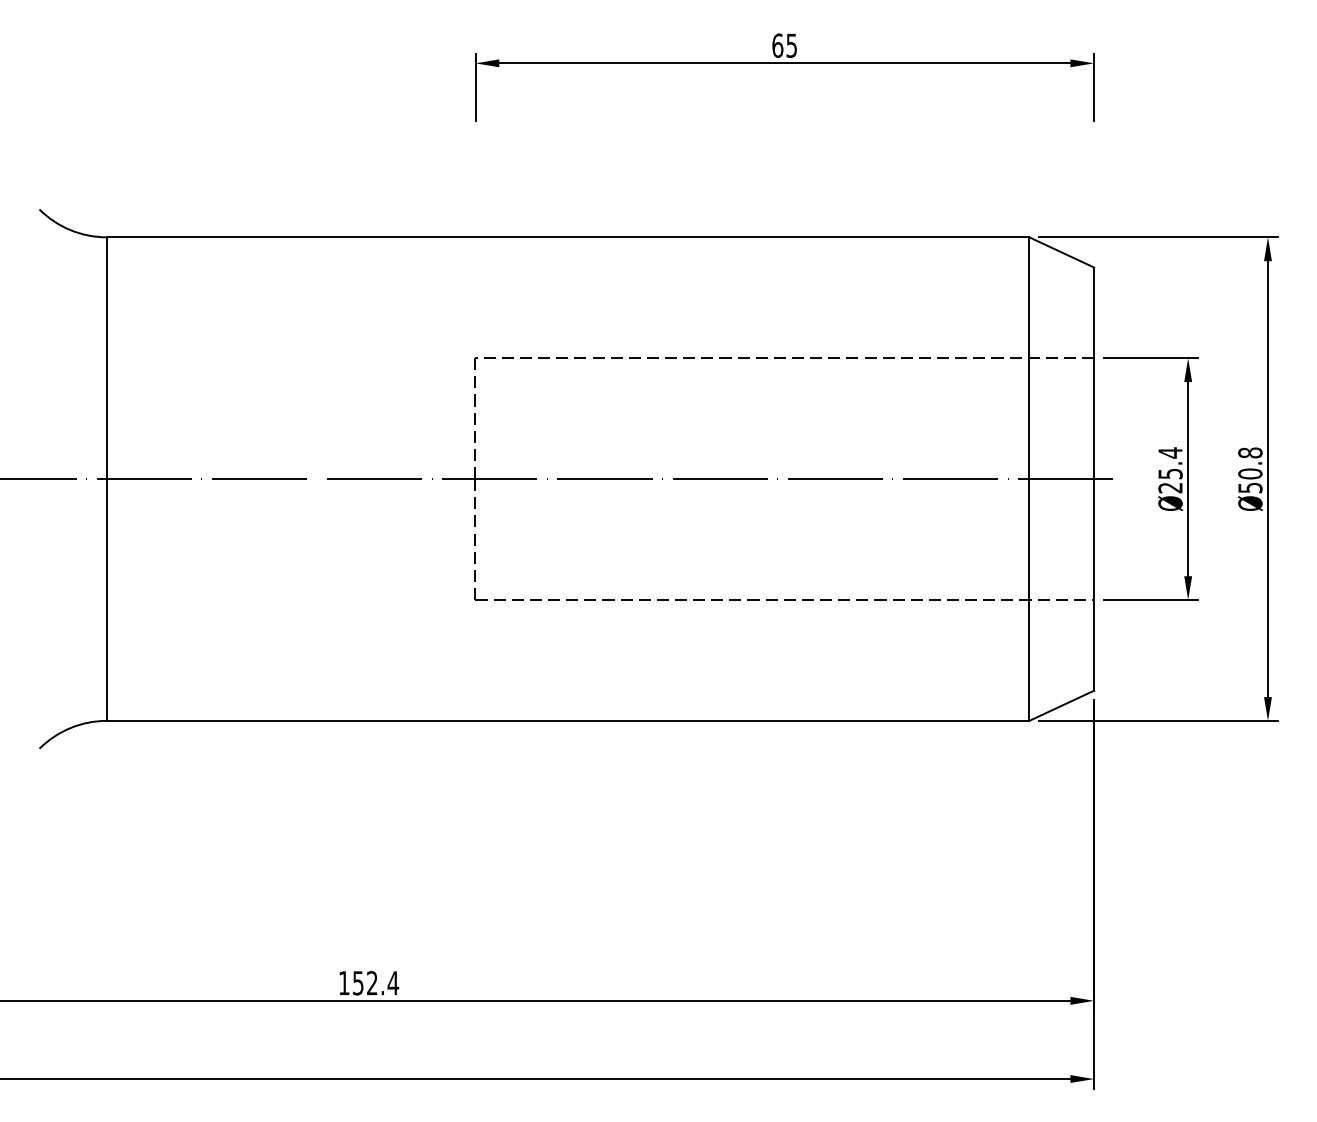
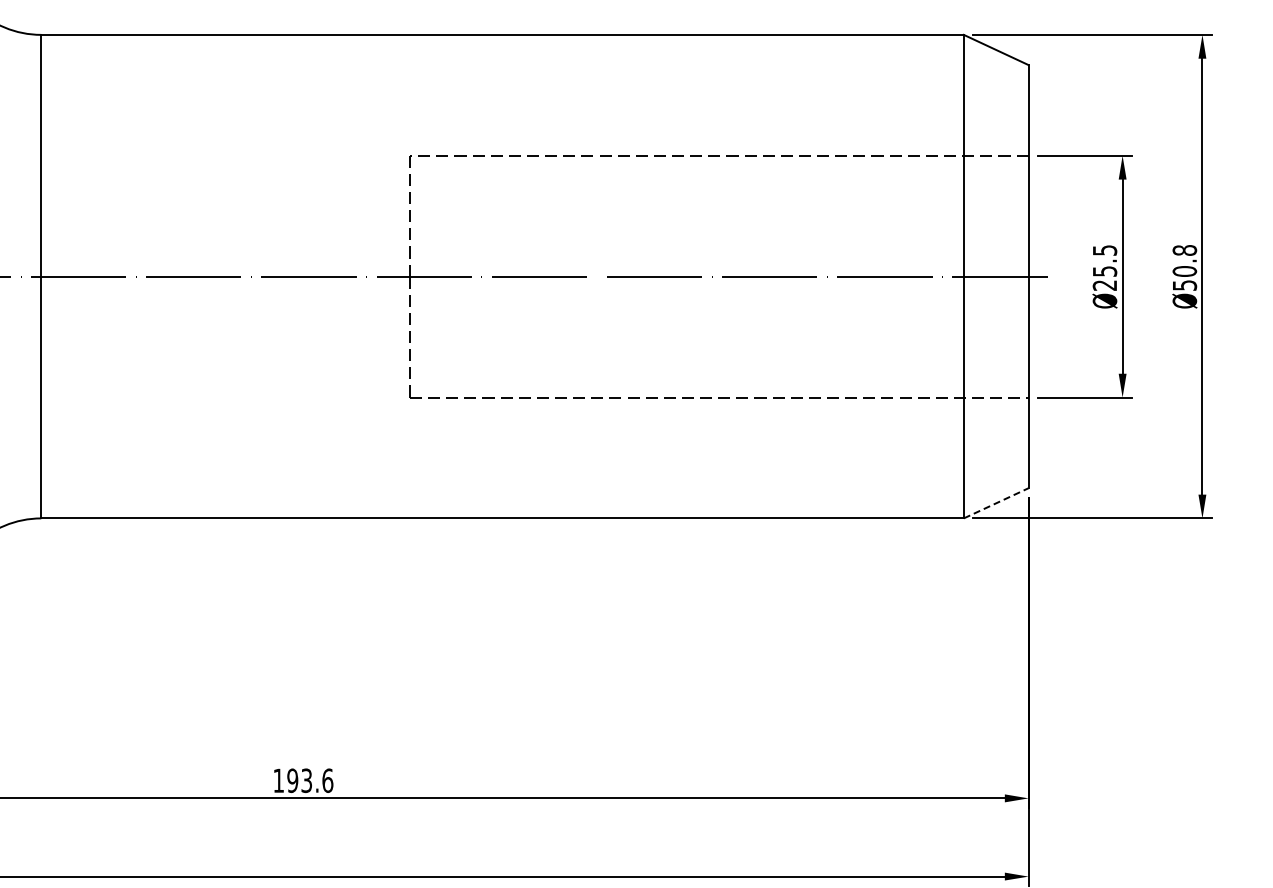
text: (1170, 452) -> (1104, 250), Ø25.4 -> Ø25.5
line: (1061, 705) -> (995, 503), solid -> dashed
text: (375, 983) -> (309, 781), 152.4 -> 193.6

